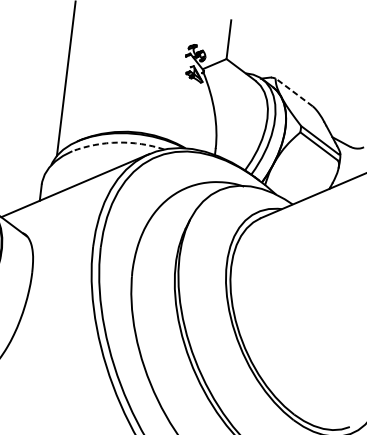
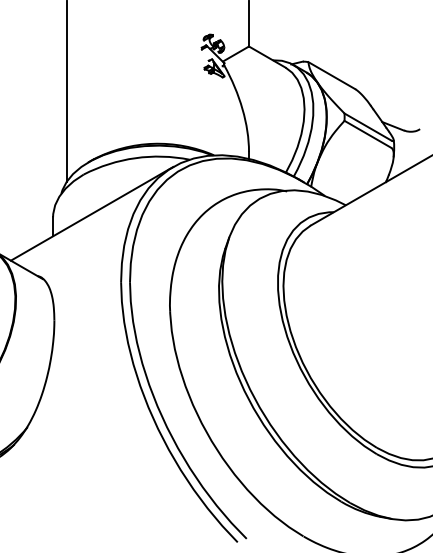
line: (293, 92) -> (331, 75), dashed -> solid
arc: (118, 142) -> (135, 158), dashed -> solid

